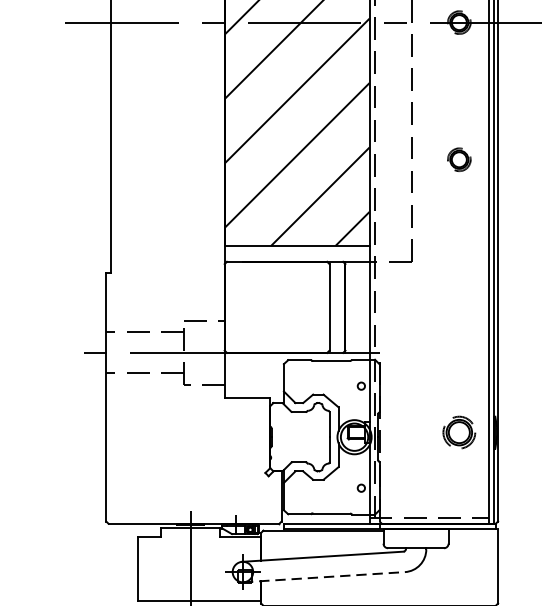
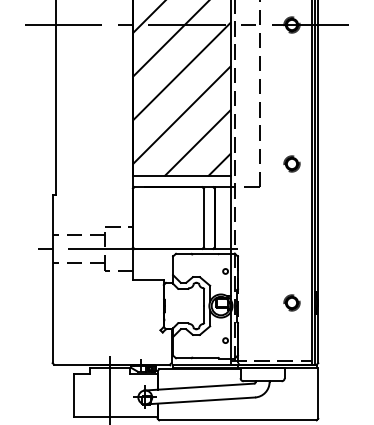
part: (458, 159) -> (291, 163), moved
part: (458, 431) -> (291, 302), size x0.71
line: (324, 576) -> (200, 400), dashed -> solid

